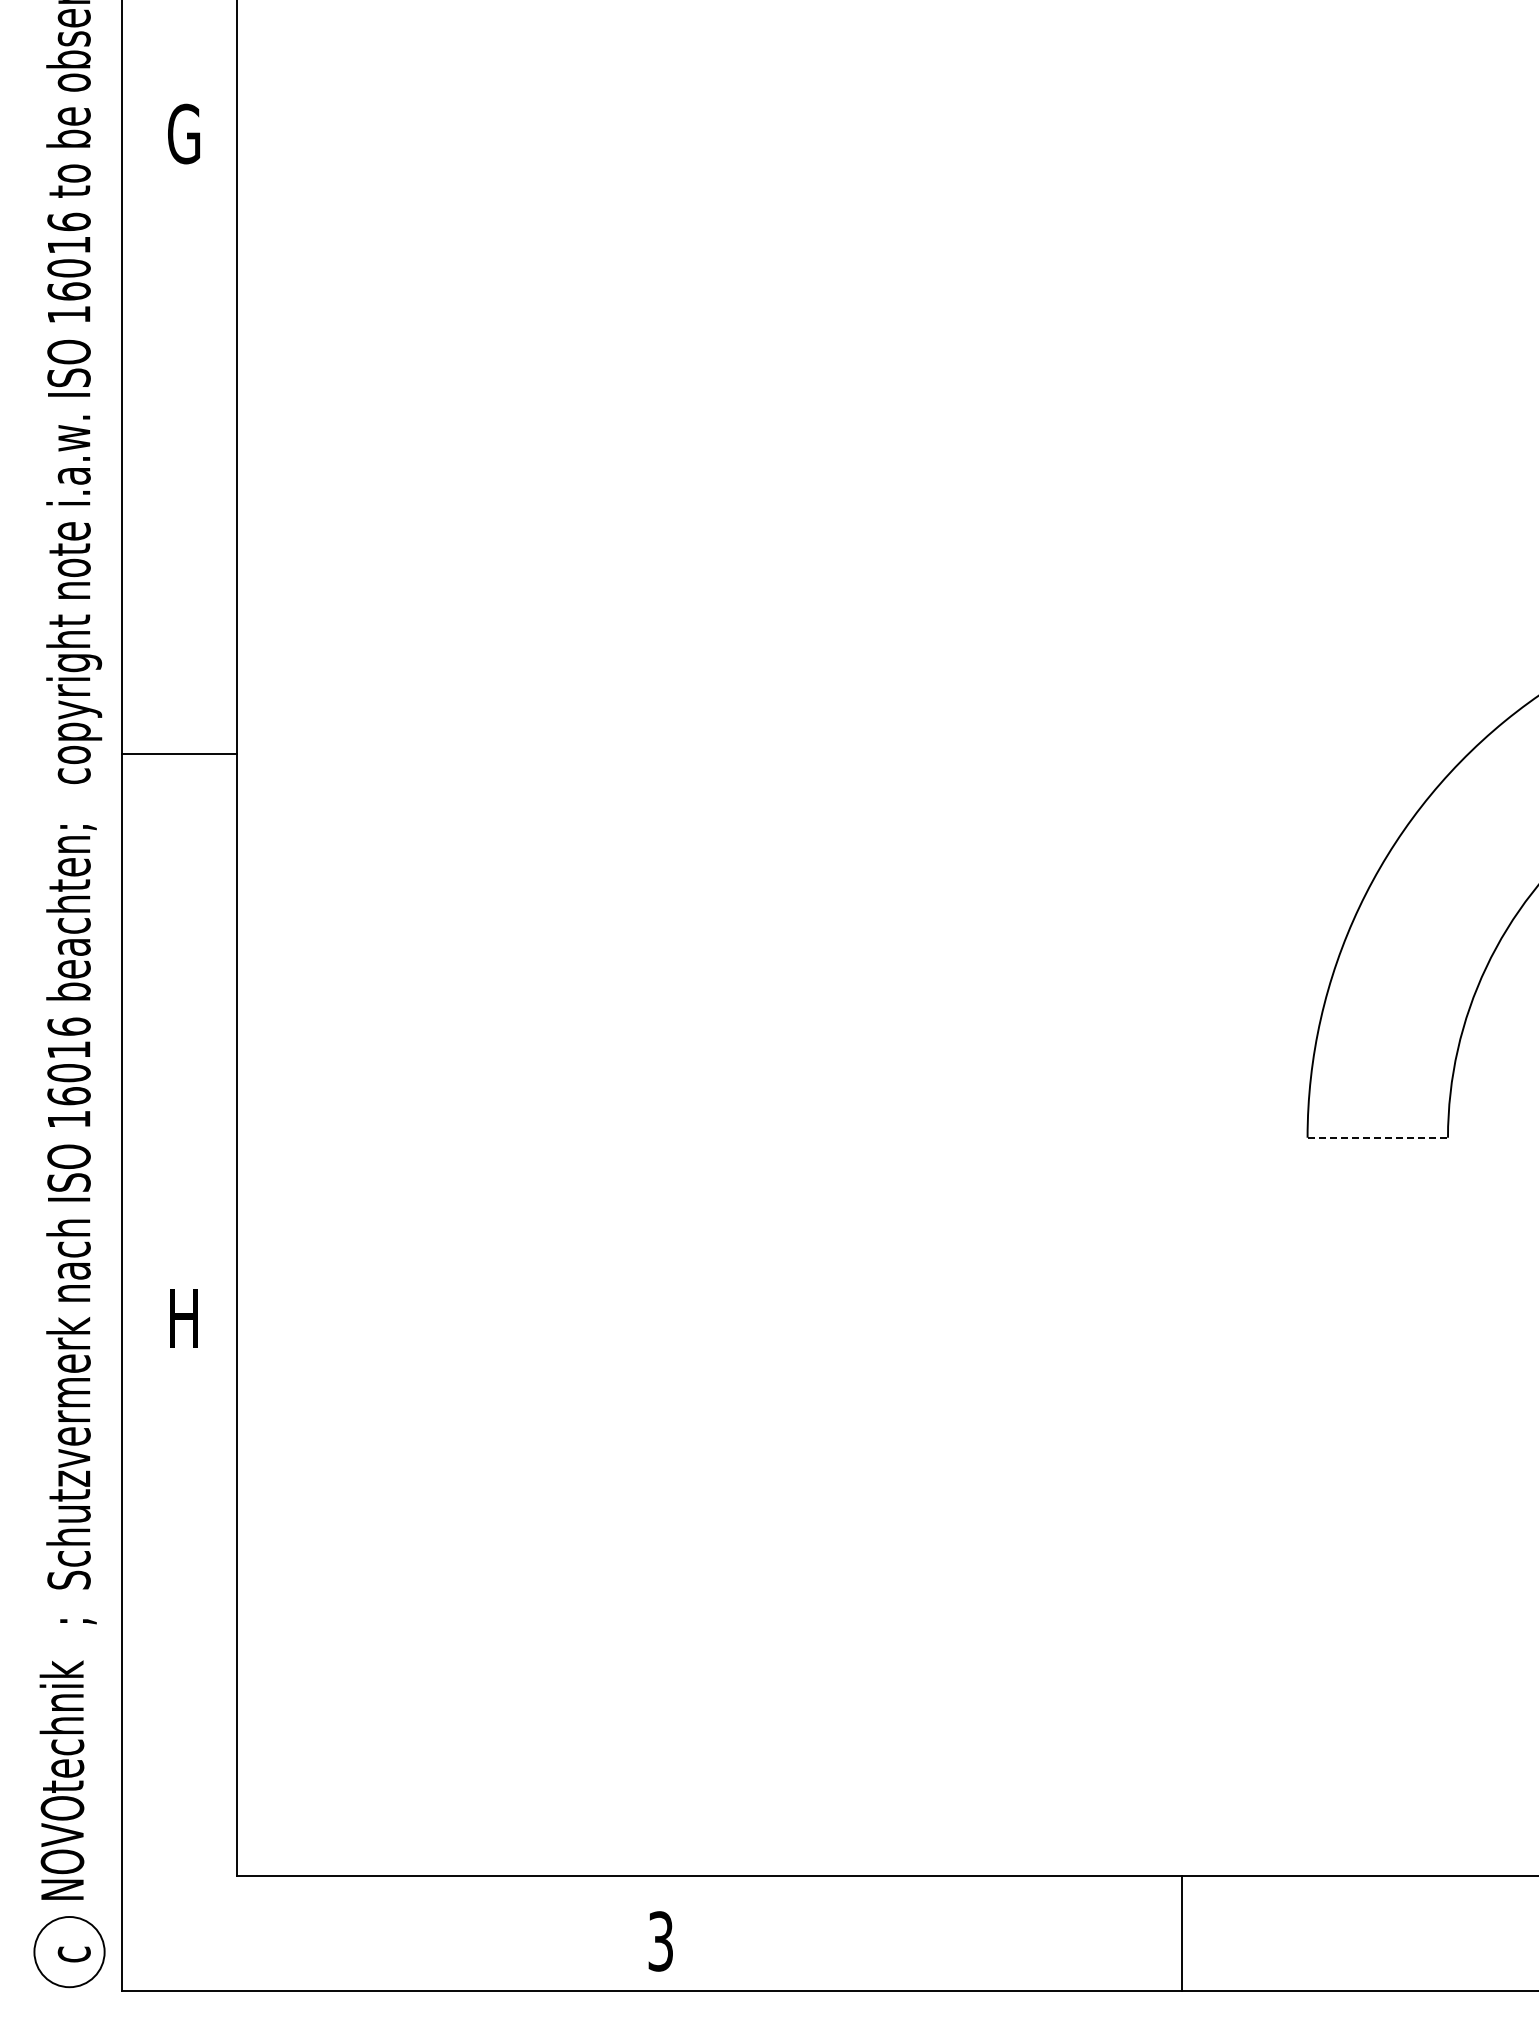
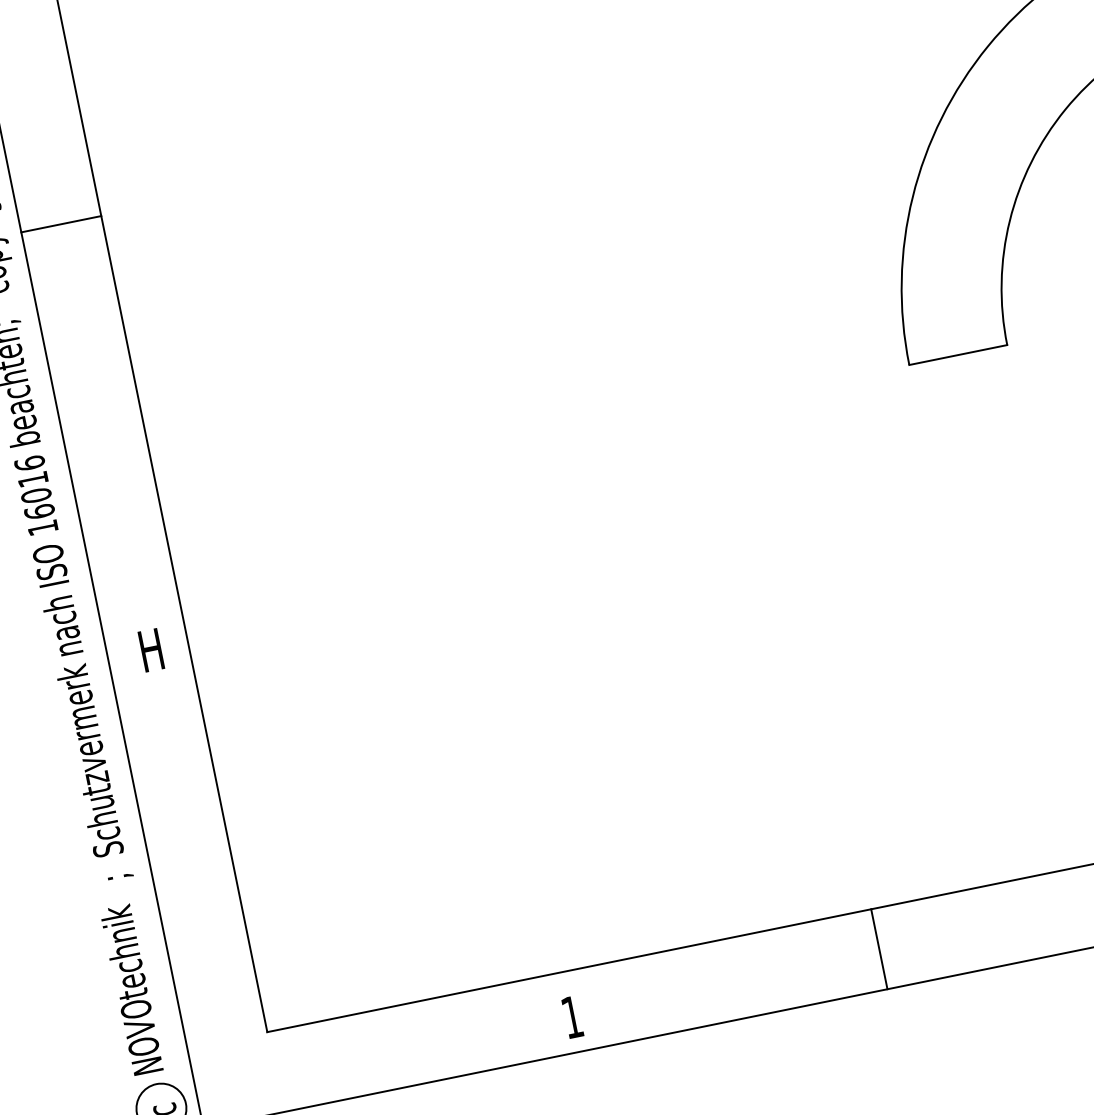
line: (179, 754) -> (61, 224), moved
line: (1378, 1137) -> (958, 354), dashed -> solid
line: (1181, 1933) -> (879, 949), moved
text: (660, 1941) -> (572, 1017), 3 -> 1

